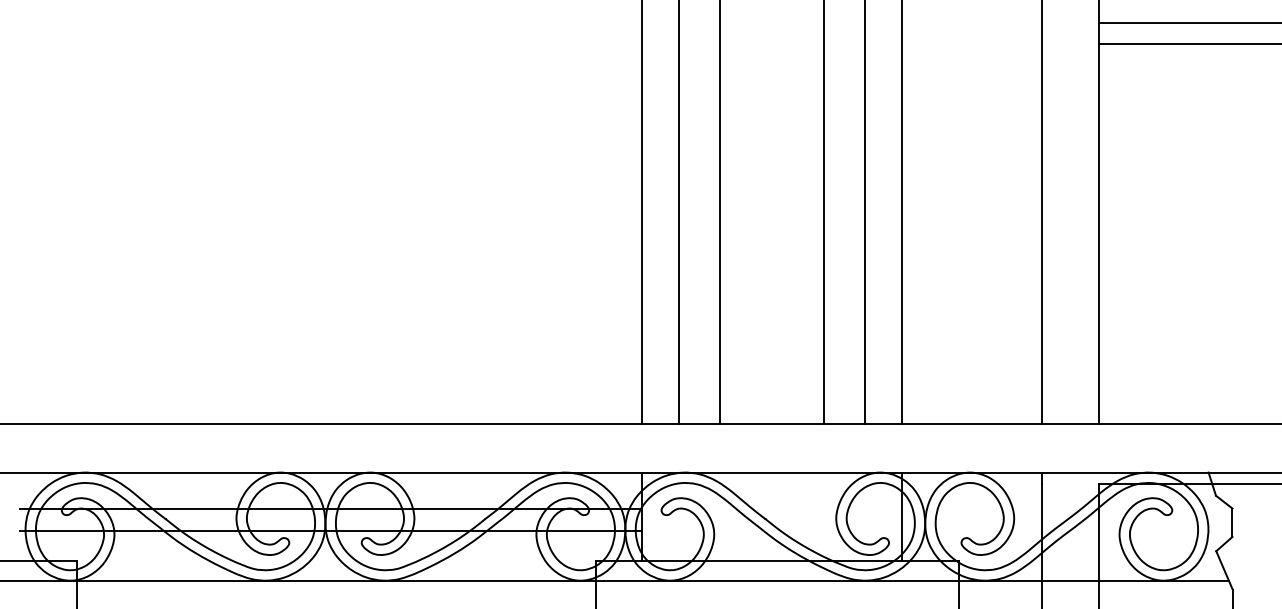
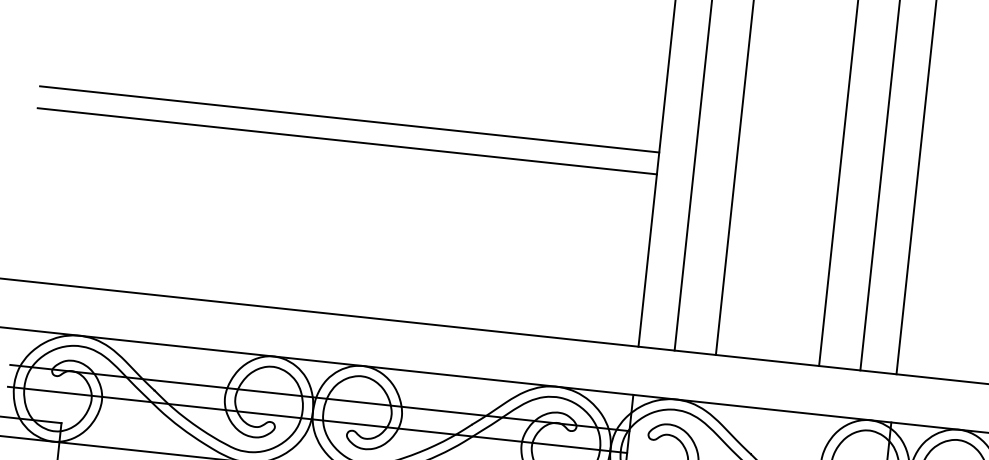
line: (330, 228) -> (349, 119), added
line: (330, 250) -> (346, 140), added

